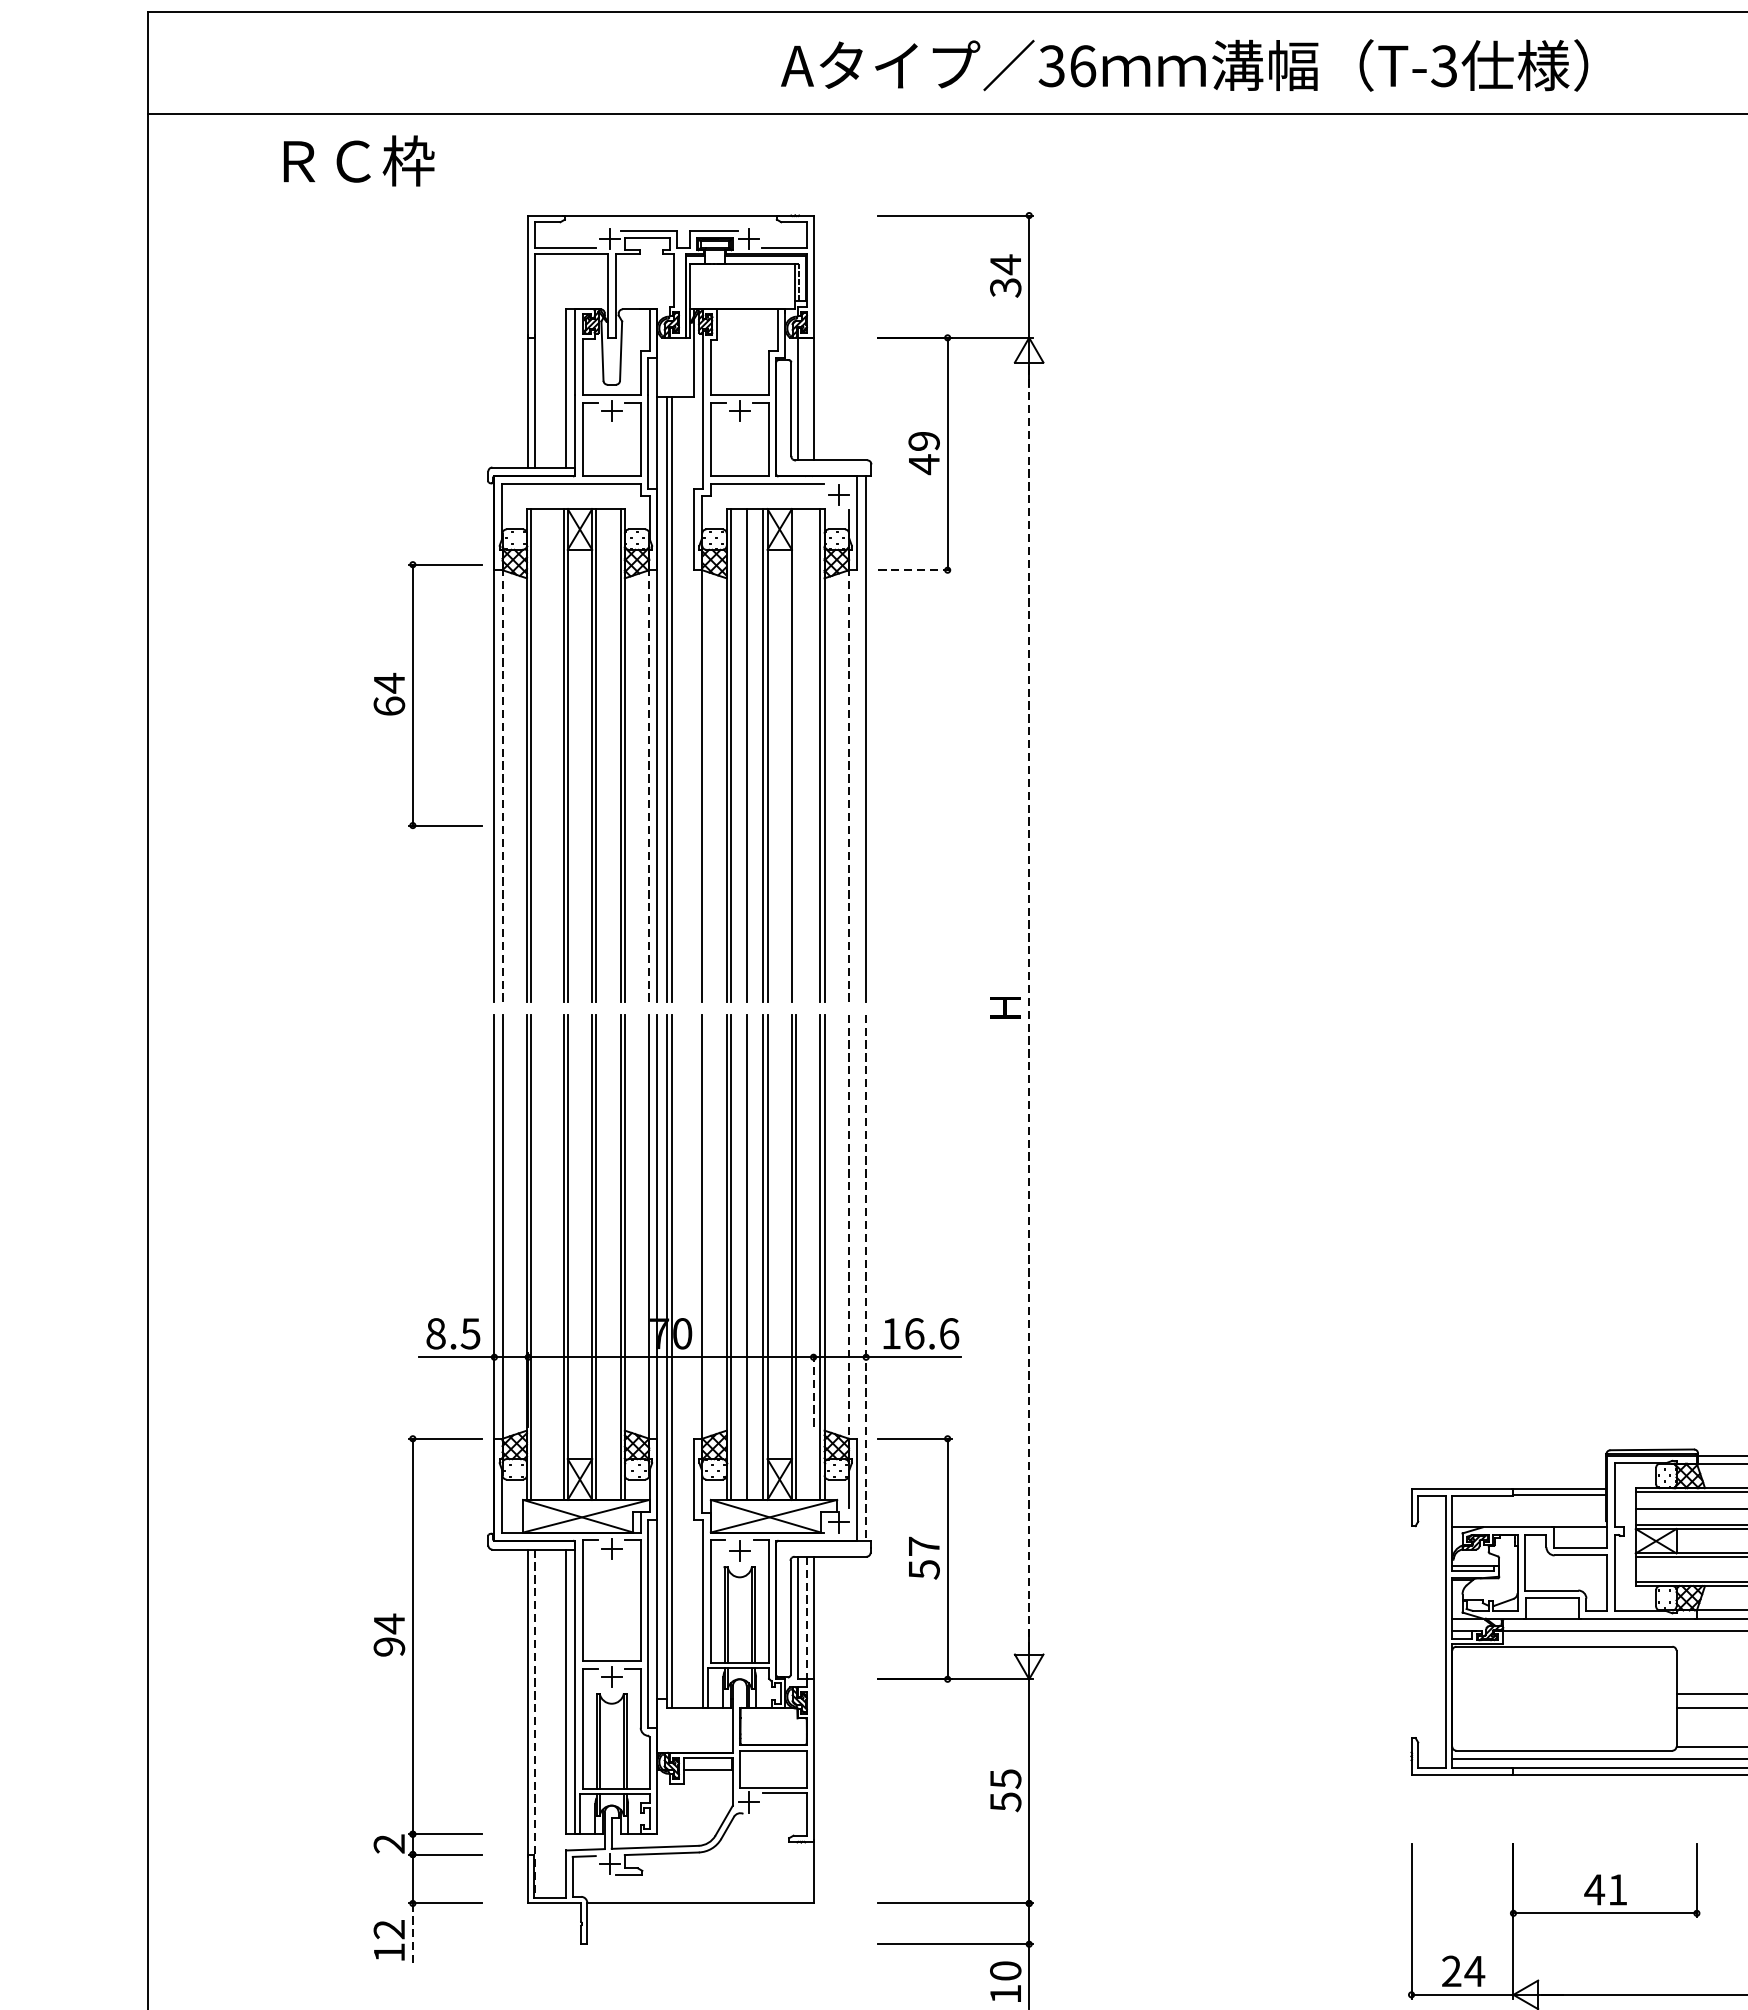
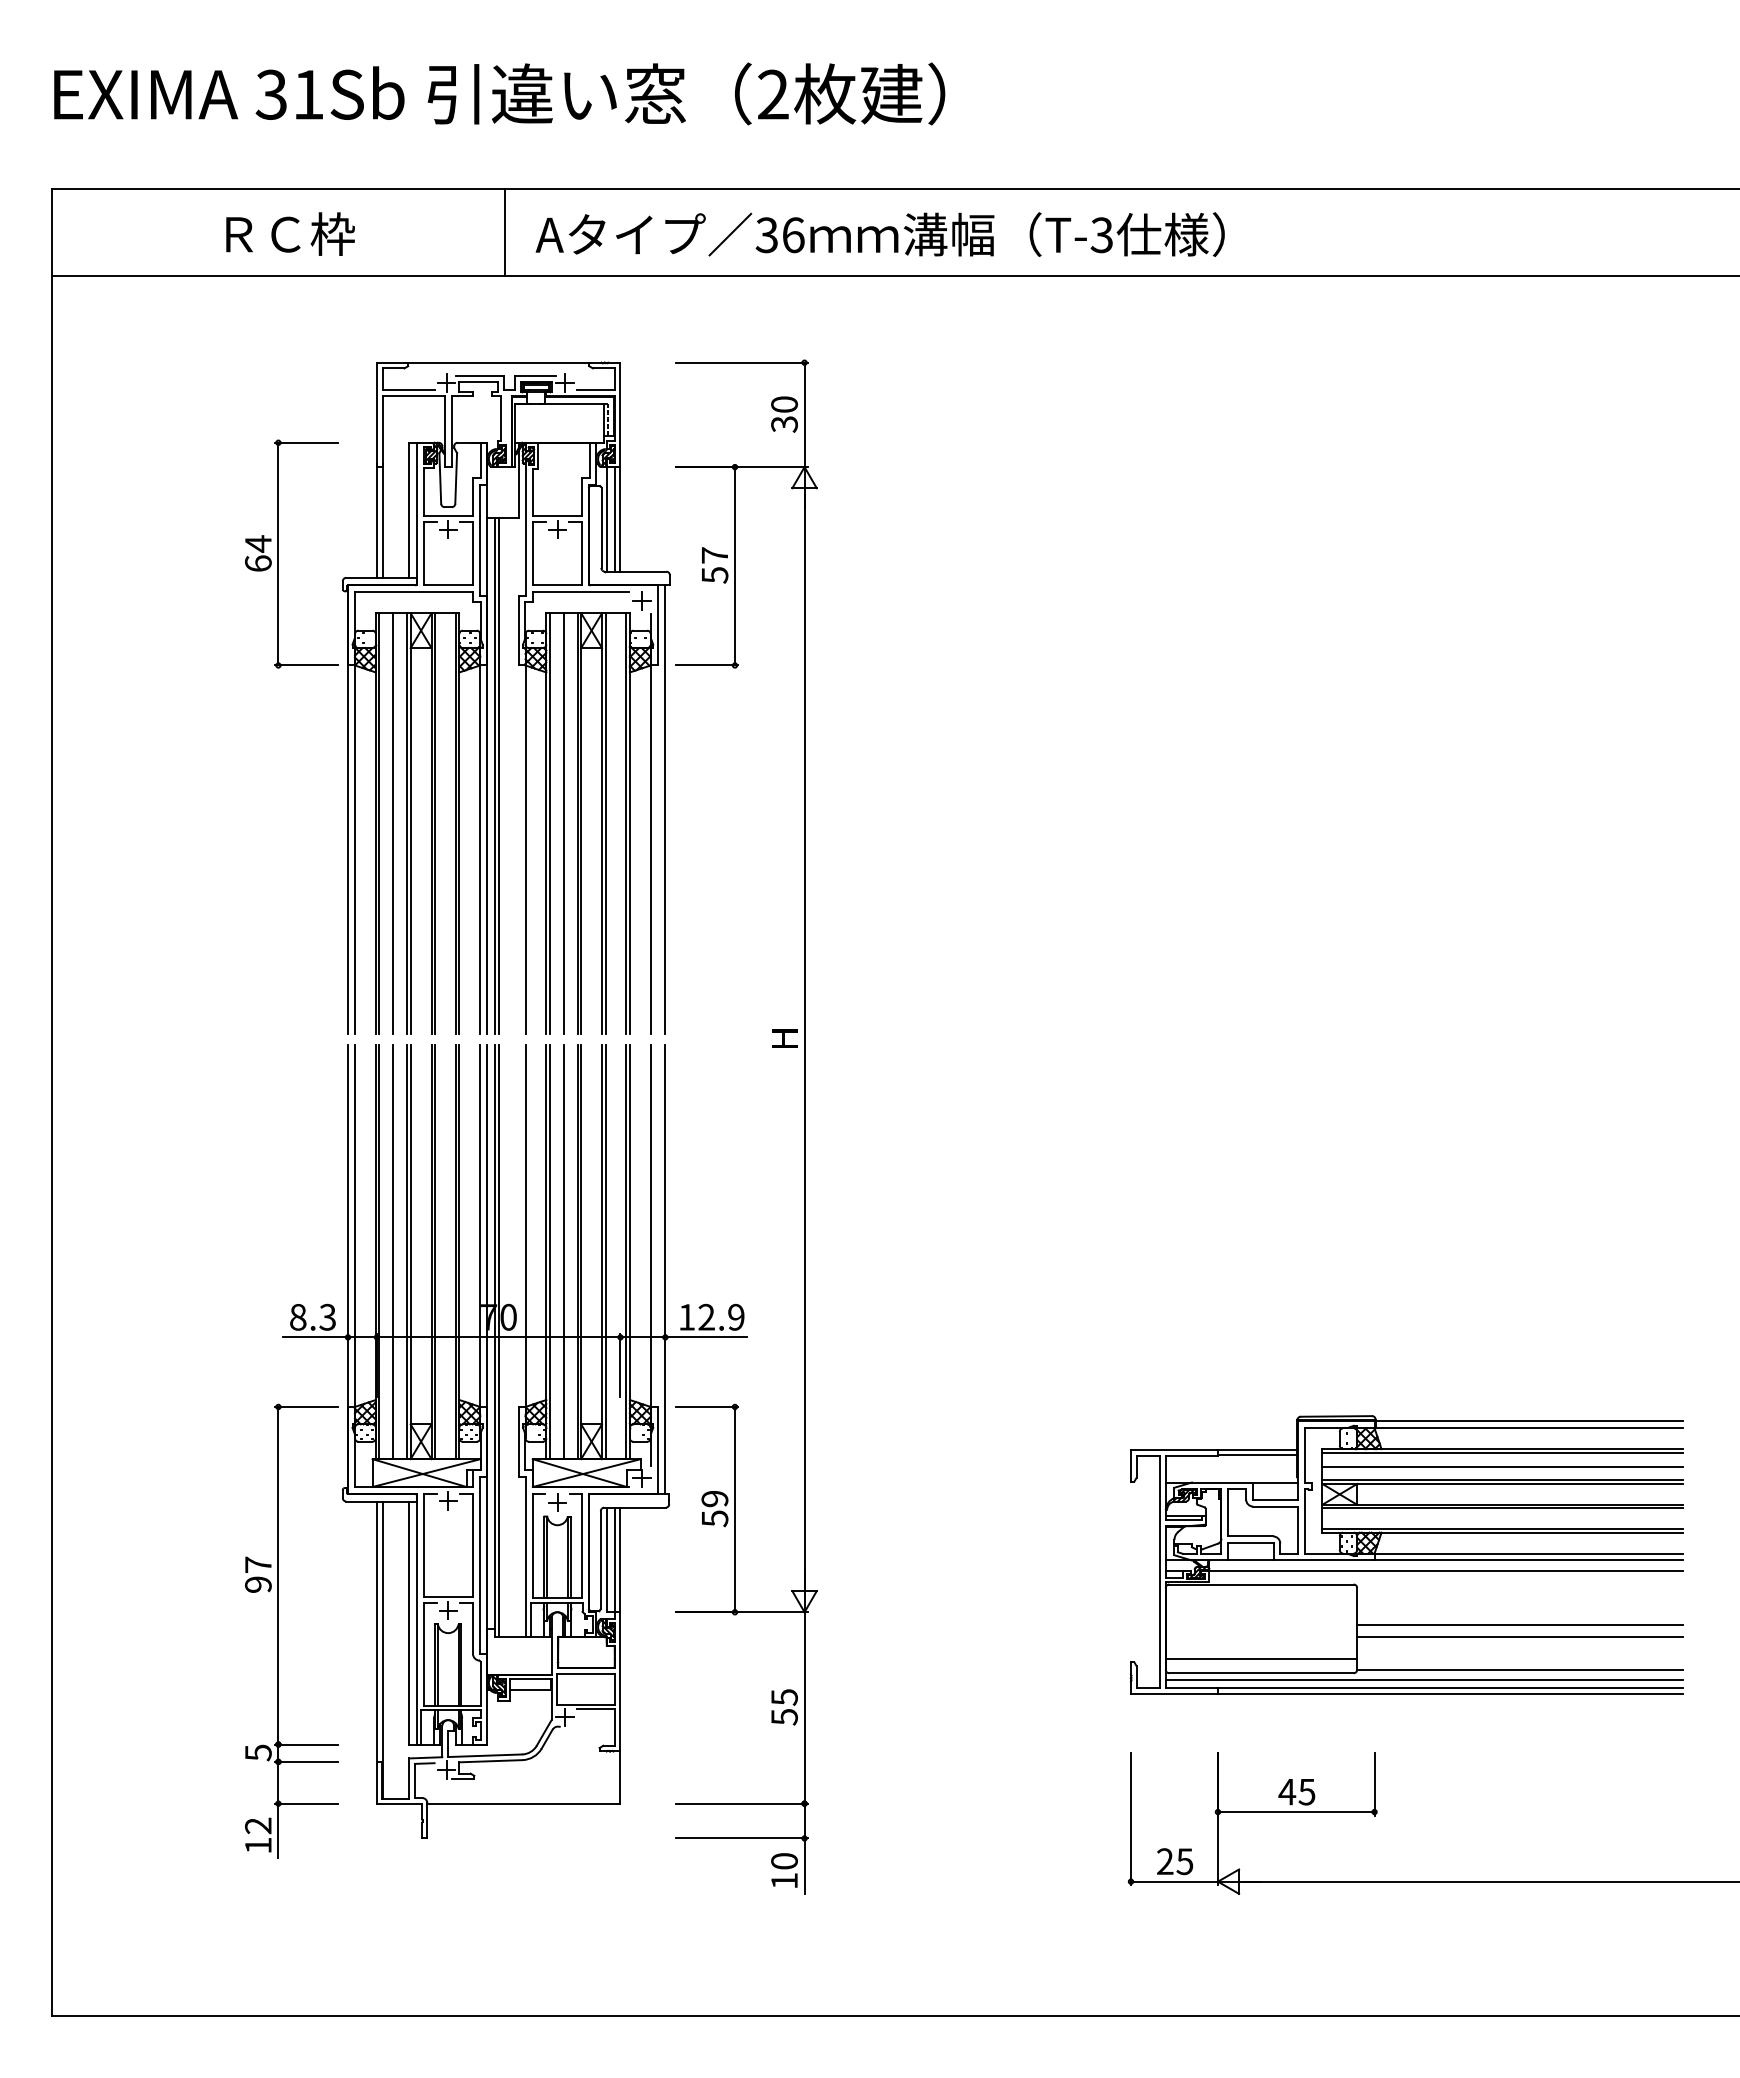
line: (677, 61) -> (504, 231), added
text: (1183, 65) -> (879, 234), moved
text: (359, 160) -> (290, 233), moved
text: (1005, 264) -> (784, 404), 34 -> 30
line: (806, 399) -> (614, 519), added
text: (923, 453) -> (714, 565), 49 -> 57
line: (915, 570) -> (707, 665), dashed -> solid
part: (412, 694) -> (278, 553), moved
line: (547, 755) -> (393, 823), added
line: (795, 755) -> (605, 823), added
line: (501, 785) -> (354, 849), dashed -> solid
line: (649, 785) -> (480, 849), dashed -> solid
line: (848, 785) -> (650, 849), dashed -> solid
line: (1029, 1009) -> (804, 1040), dashed -> solid
line: (848, 1227) -> (650, 1226), dashed -> solid
line: (547, 1256) -> (393, 1251), added
line: (866, 1277) -> (665, 1269), dashed -> solid
text: (470, 1332) -> (327, 1316), 8.5 -> 8.3
text: (931, 1332) -> (721, 1316), 16.6 -> 12.9
line: (813, 1389) -> (620, 1364), dashed -> solid
text: (923, 1546) -> (714, 1498), 57 -> 59
line: (806, 1618) -> (614, 1560), dashed -> solid
text: (389, 1623) -> (258, 1564), 94 -> 97
line: (534, 1724) -> (382, 1650), dashed -> solid
line: (1564, 1734) -> (1261, 1659), added
text: (389, 1843) -> (258, 1752), 2 -> 5
text: (1617, 1890) -> (1306, 1792), 41 -> 45
line: (412, 1936) -> (278, 1831), dashed -> solid
text: (1474, 1971) -> (1184, 1861), 24 -> 25

